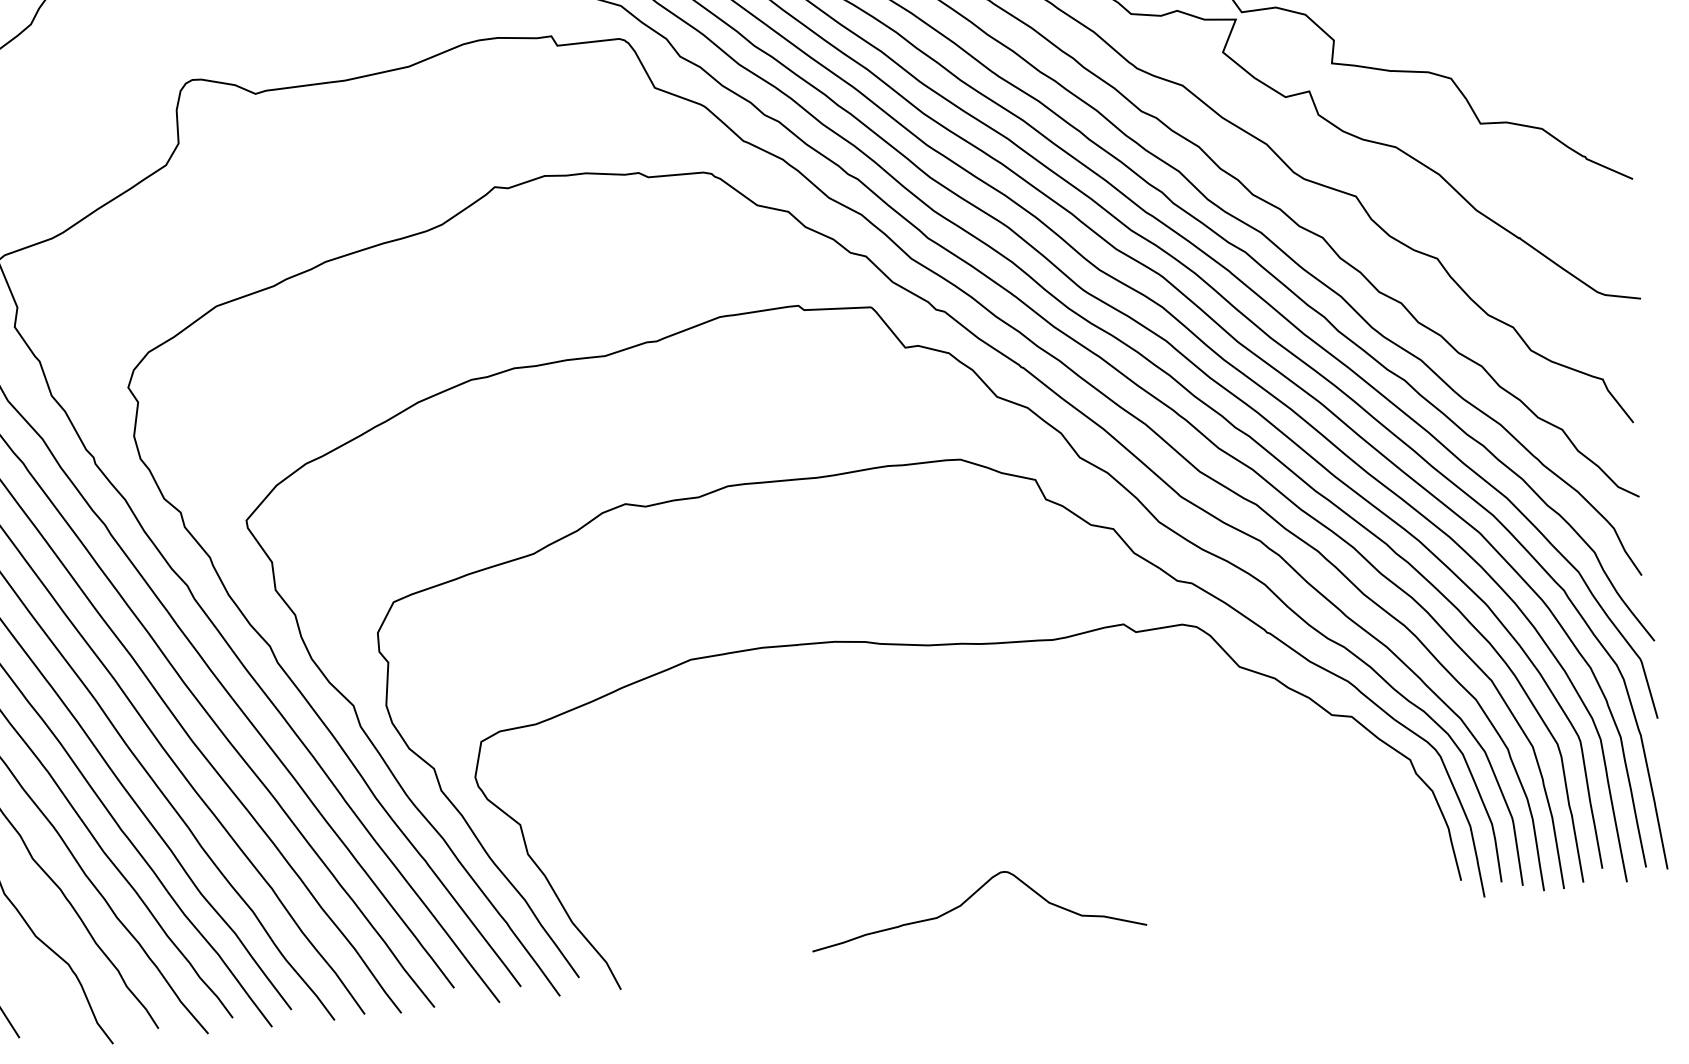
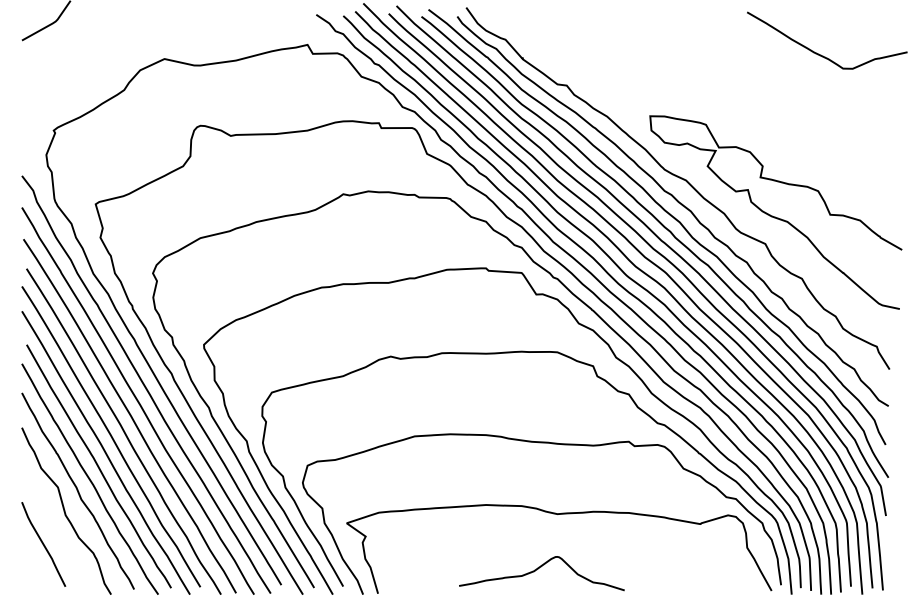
curve: (999, 785) -> (559, 514), added

